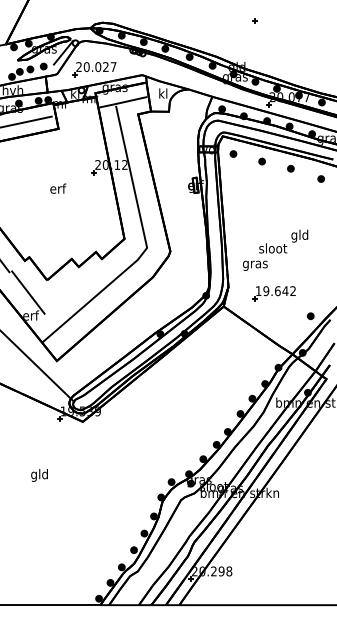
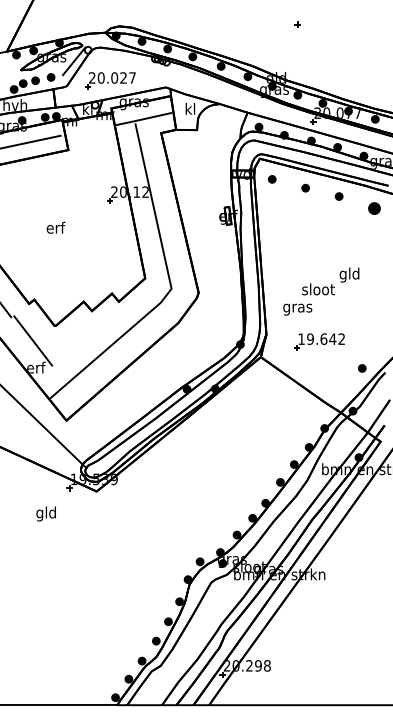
part: (321, 179) -> (374, 208), size x1.6
text: (57, 188) -> (55, 227), moved
text: (38, 475) -> (45, 513), moved

